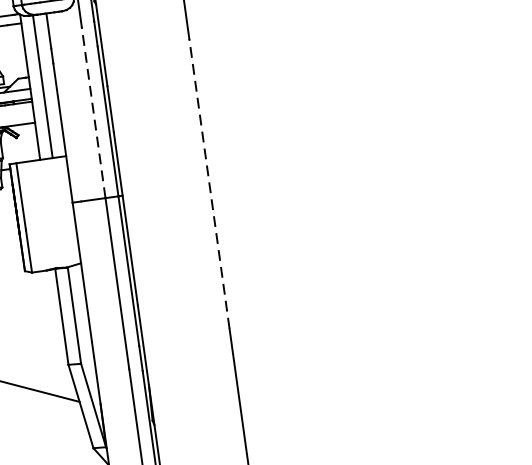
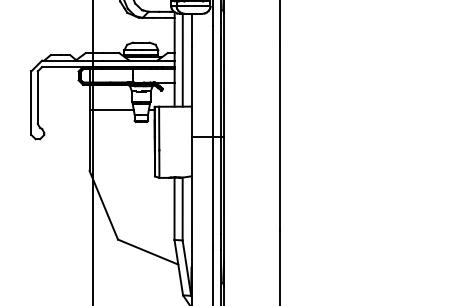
line: (93, 113) -> (212, 81), dashed -> solid
line: (209, 183) -> (280, 136), dashed -> solid

